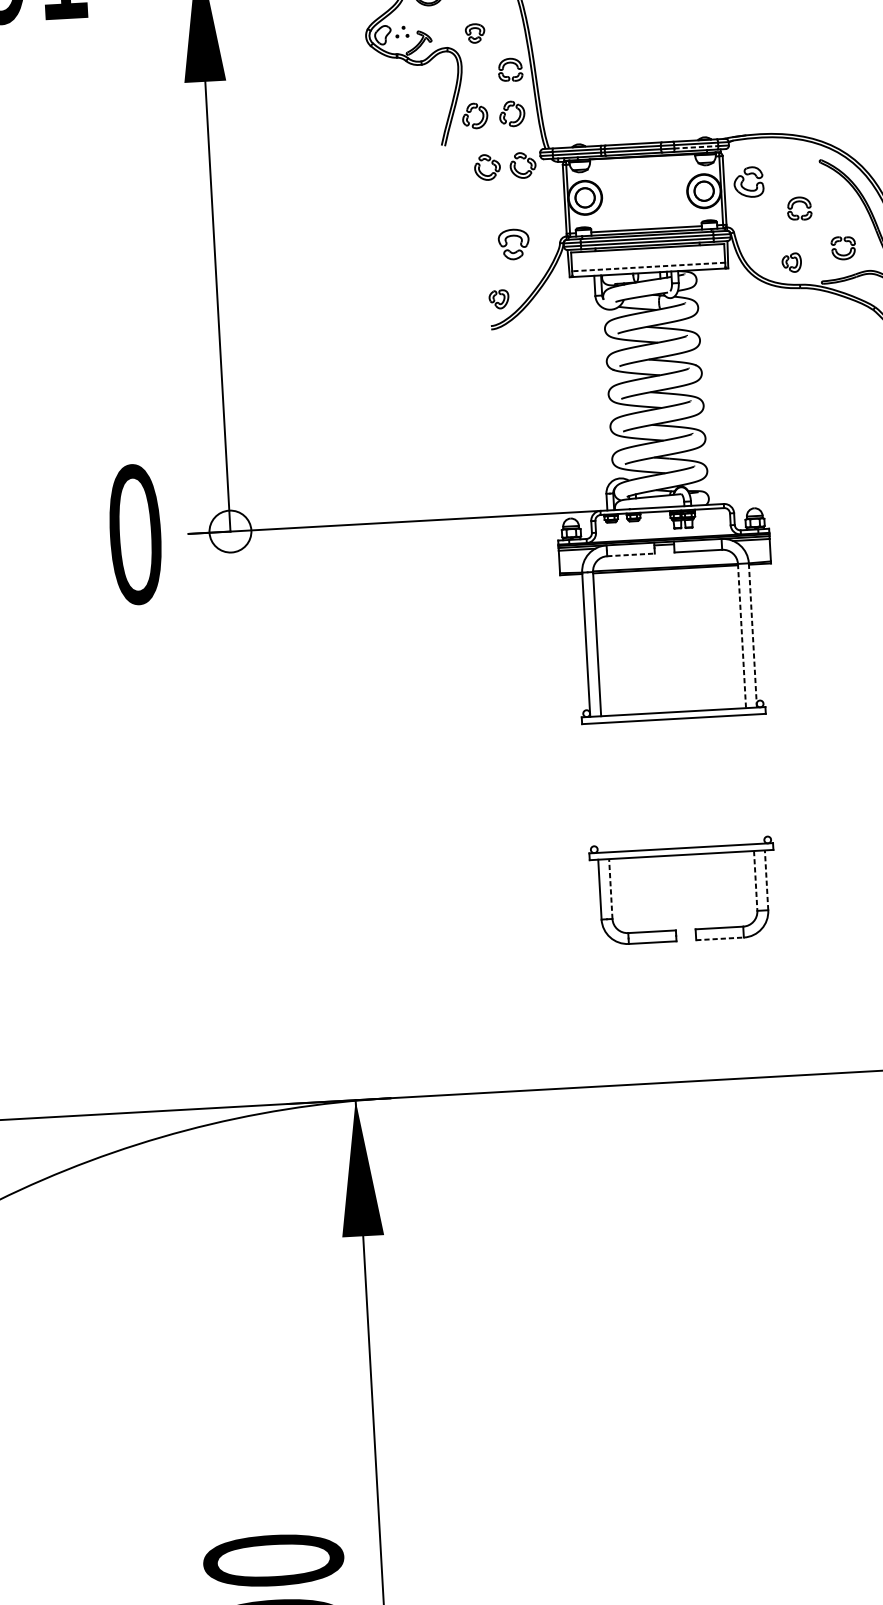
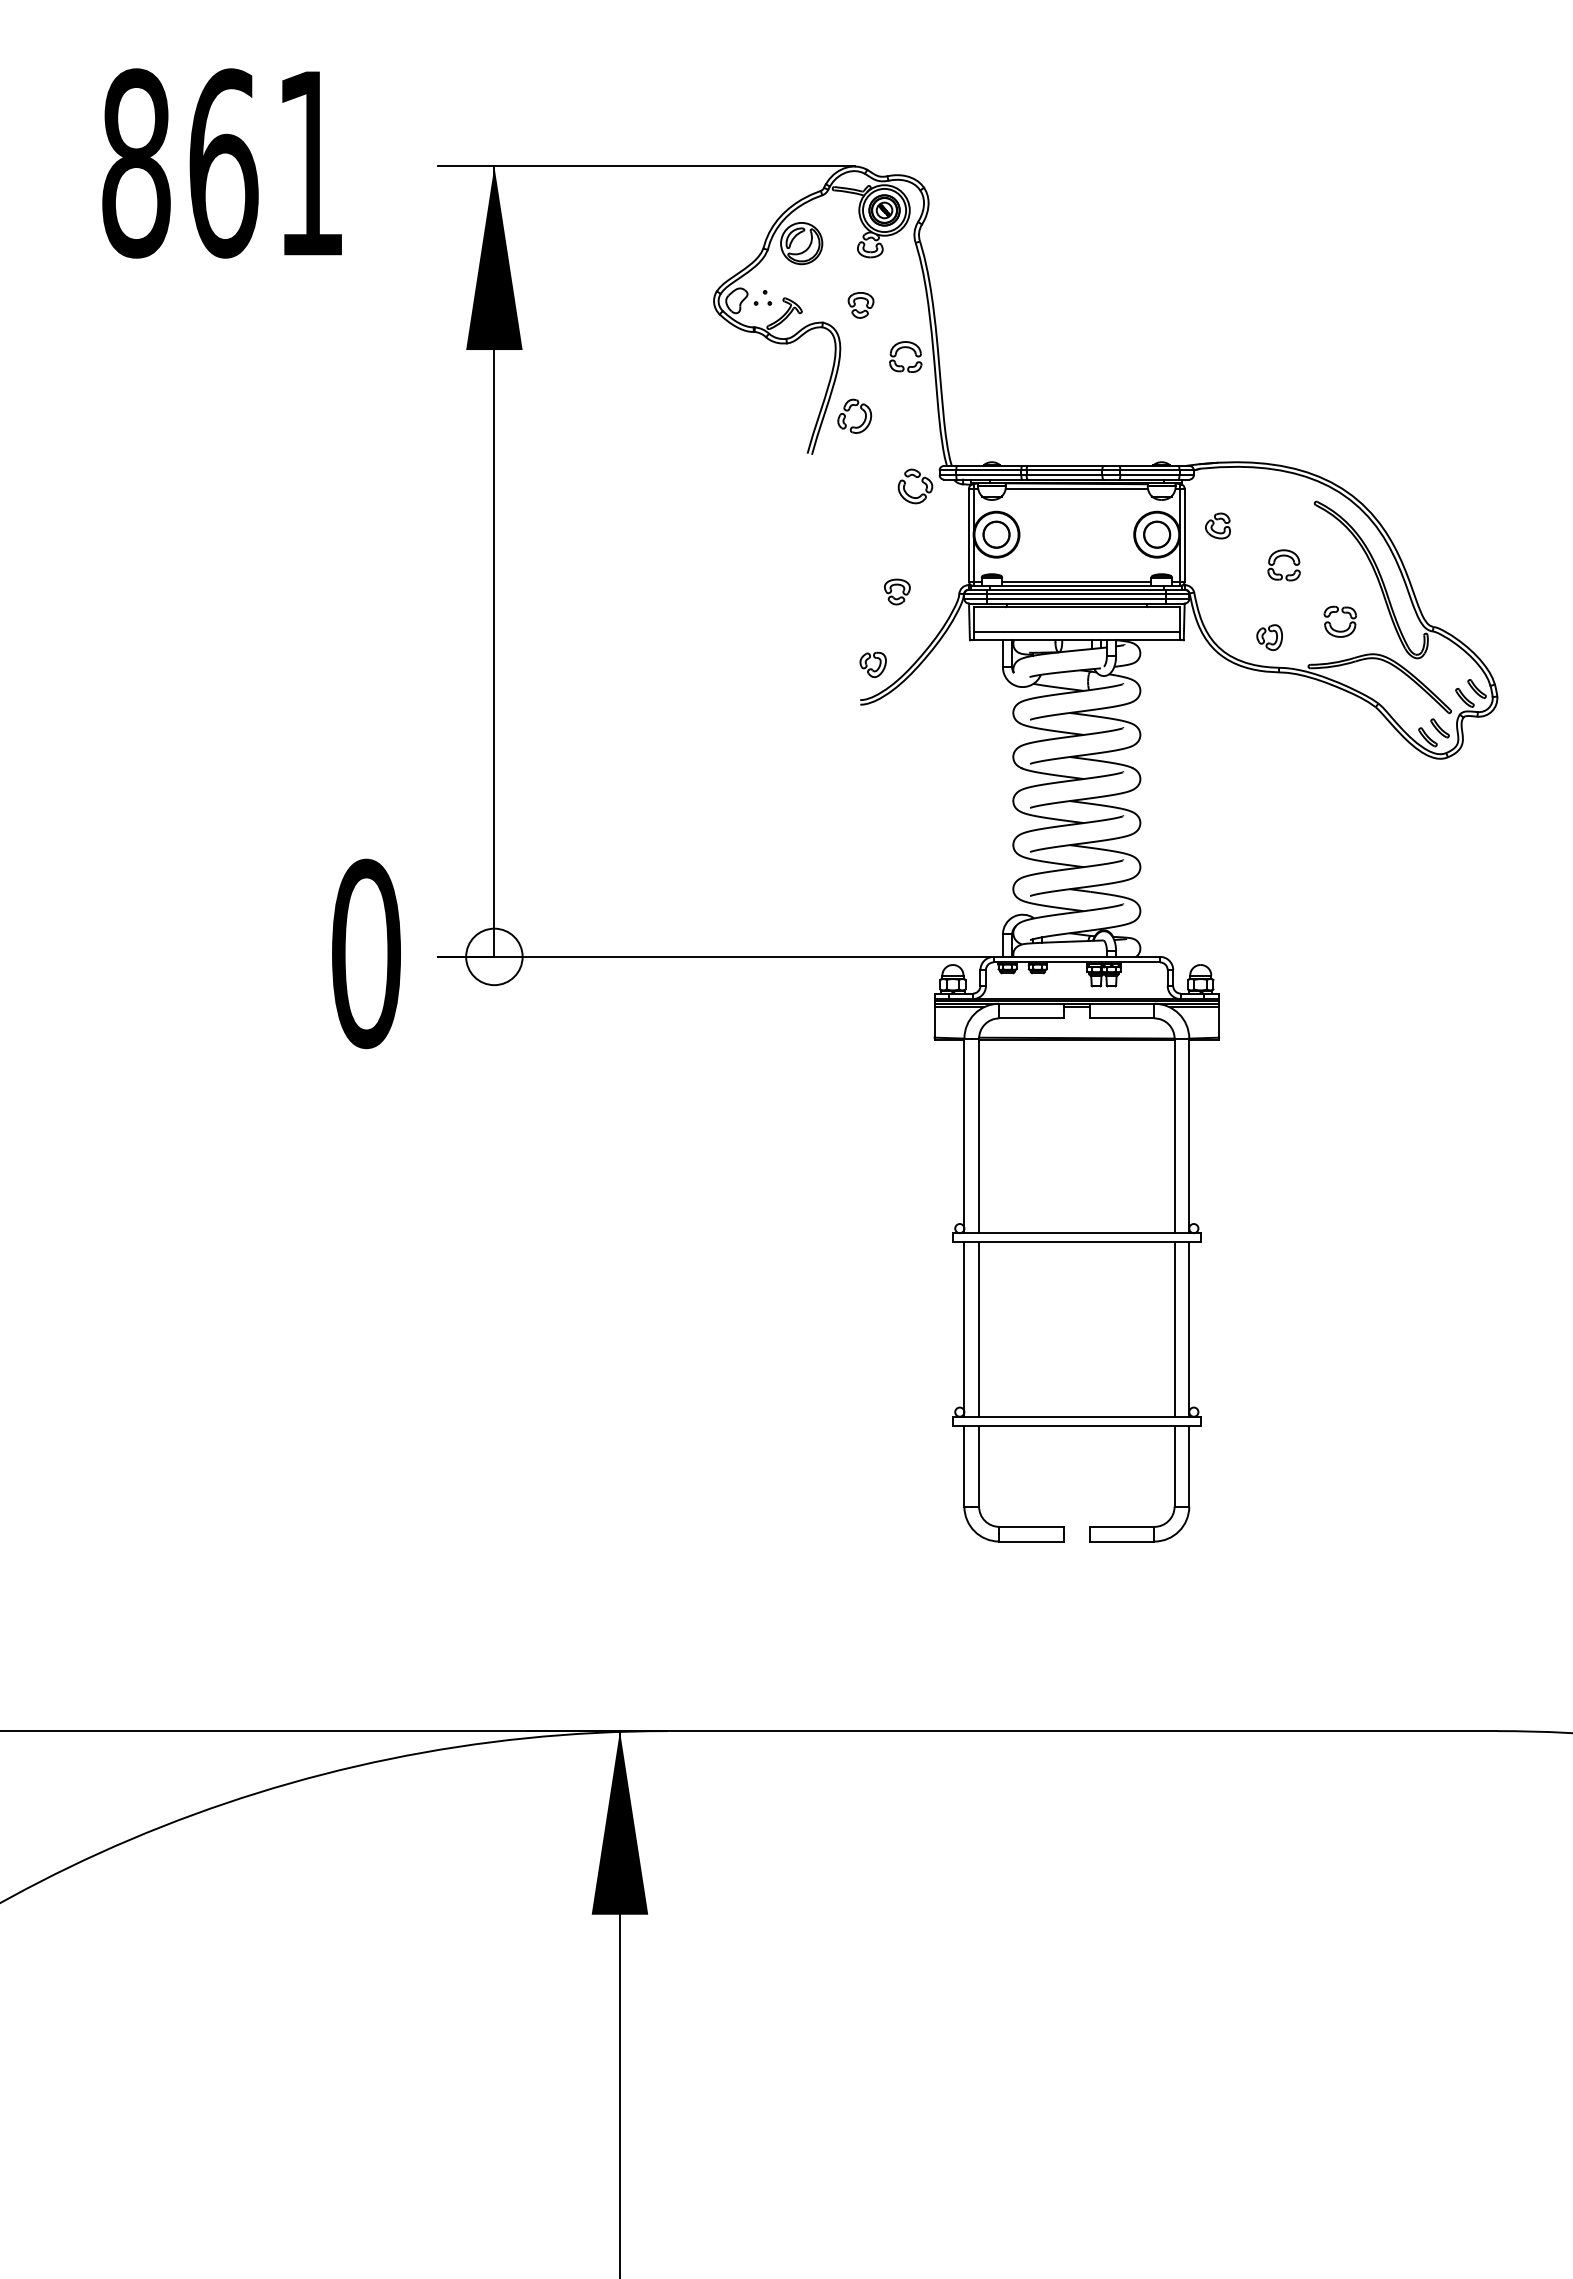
part: (508, 109) -> (899, 410), removed
line: (696, 147) -> (1149, 475), dashed -> solid
line: (642, 160) -> (1076, 488), added
part: (491, 163) -> (873, 481), removed
part: (748, 181) -> (1217, 525), size x0.62
part: (514, 244) -> (897, 591), size x0.62
line: (648, 267) -> (1076, 632), dashed -> solid
line: (631, 554) -> (1031, 1018), dashed -> solid
line: (753, 635) -> (1189, 1135), dashed -> solid
line: (741, 636) -> (1174, 1136), dashed -> solid
line: (761, 778) -> (1189, 1329), added
line: (749, 779) -> (1174, 1329), added
line: (605, 787) -> (979, 1329), added
line: (594, 788) -> (964, 1329), added
line: (766, 879) -> (1189, 1465), dashed -> solid
line: (755, 881) -> (1174, 1466), dashed -> solid
line: (611, 888) -> (979, 1465), dashed -> solid
line: (720, 938) -> (1122, 1541), dashed -> solid

